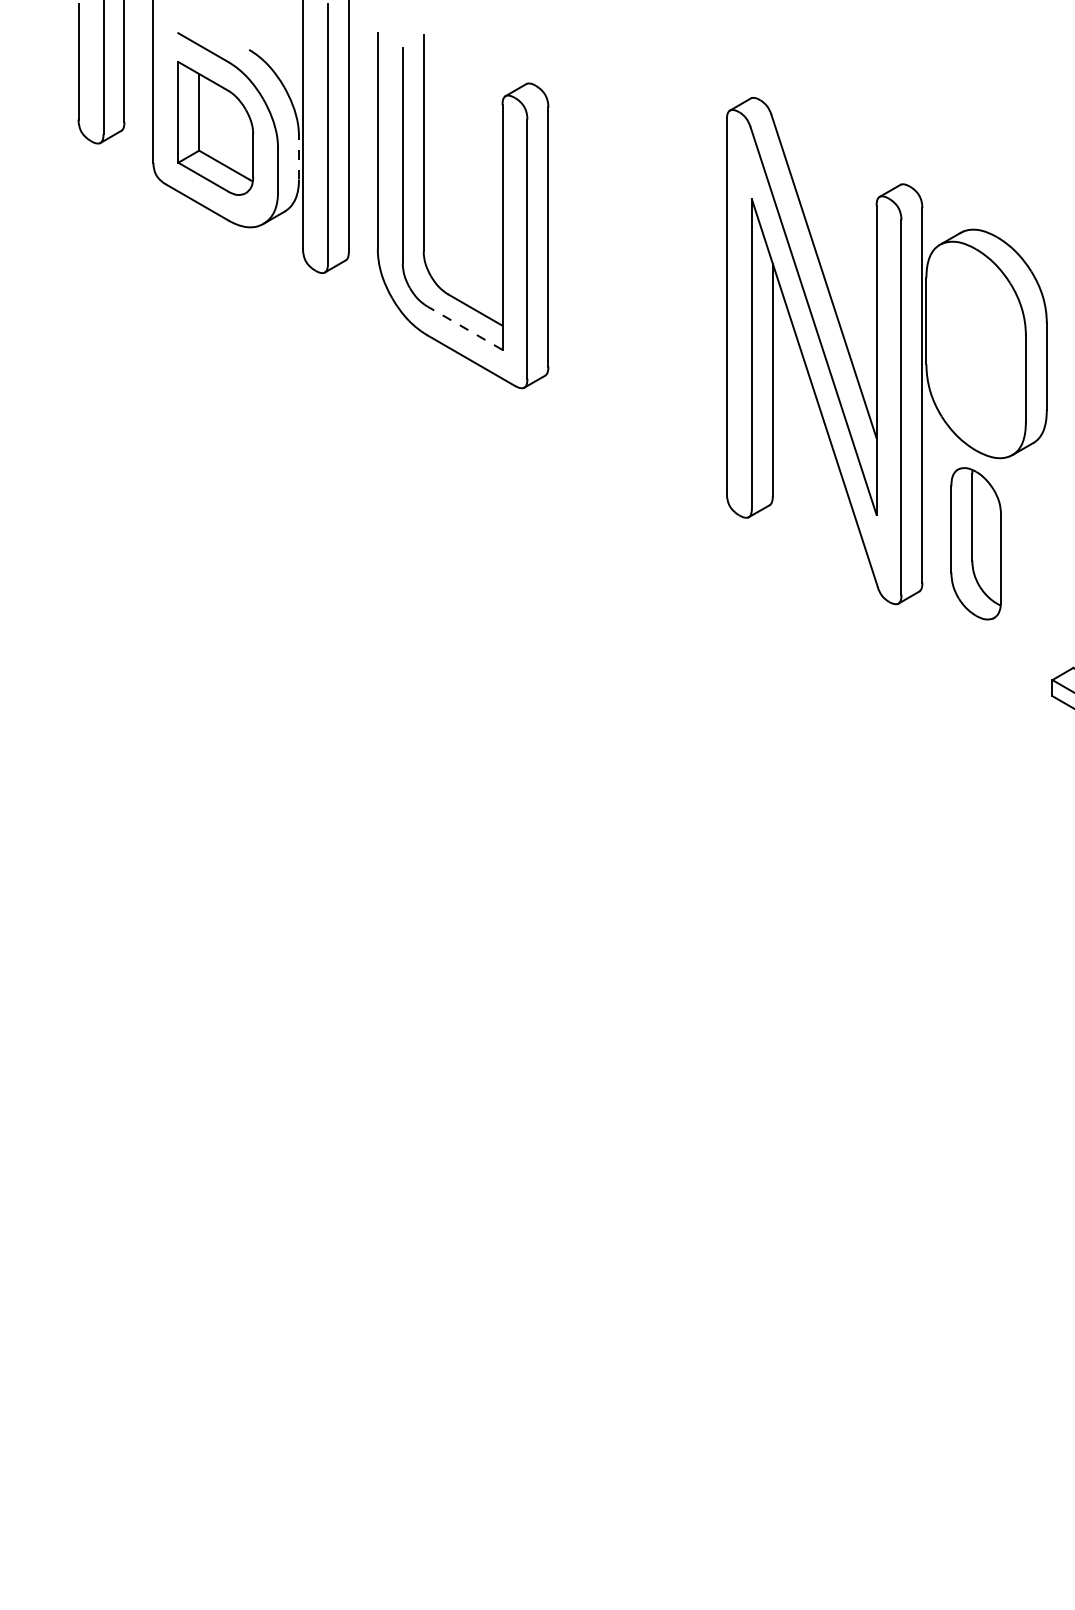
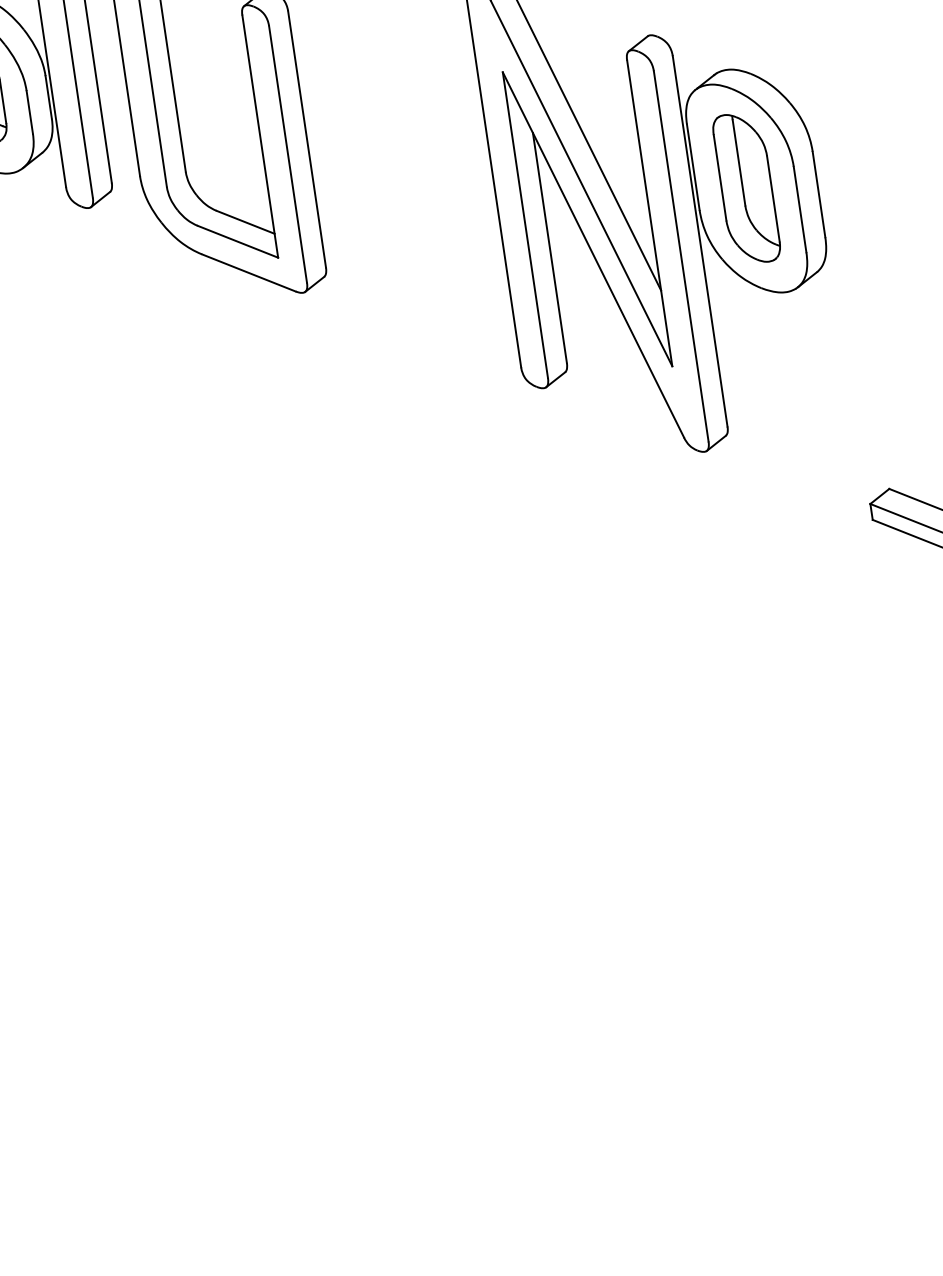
line: (298, 157) -> (48, 97), dashed -> solid
line: (464, 328) -> (237, 242), dashed -> solid
part: (975, 543) -> (745, 188), moved

